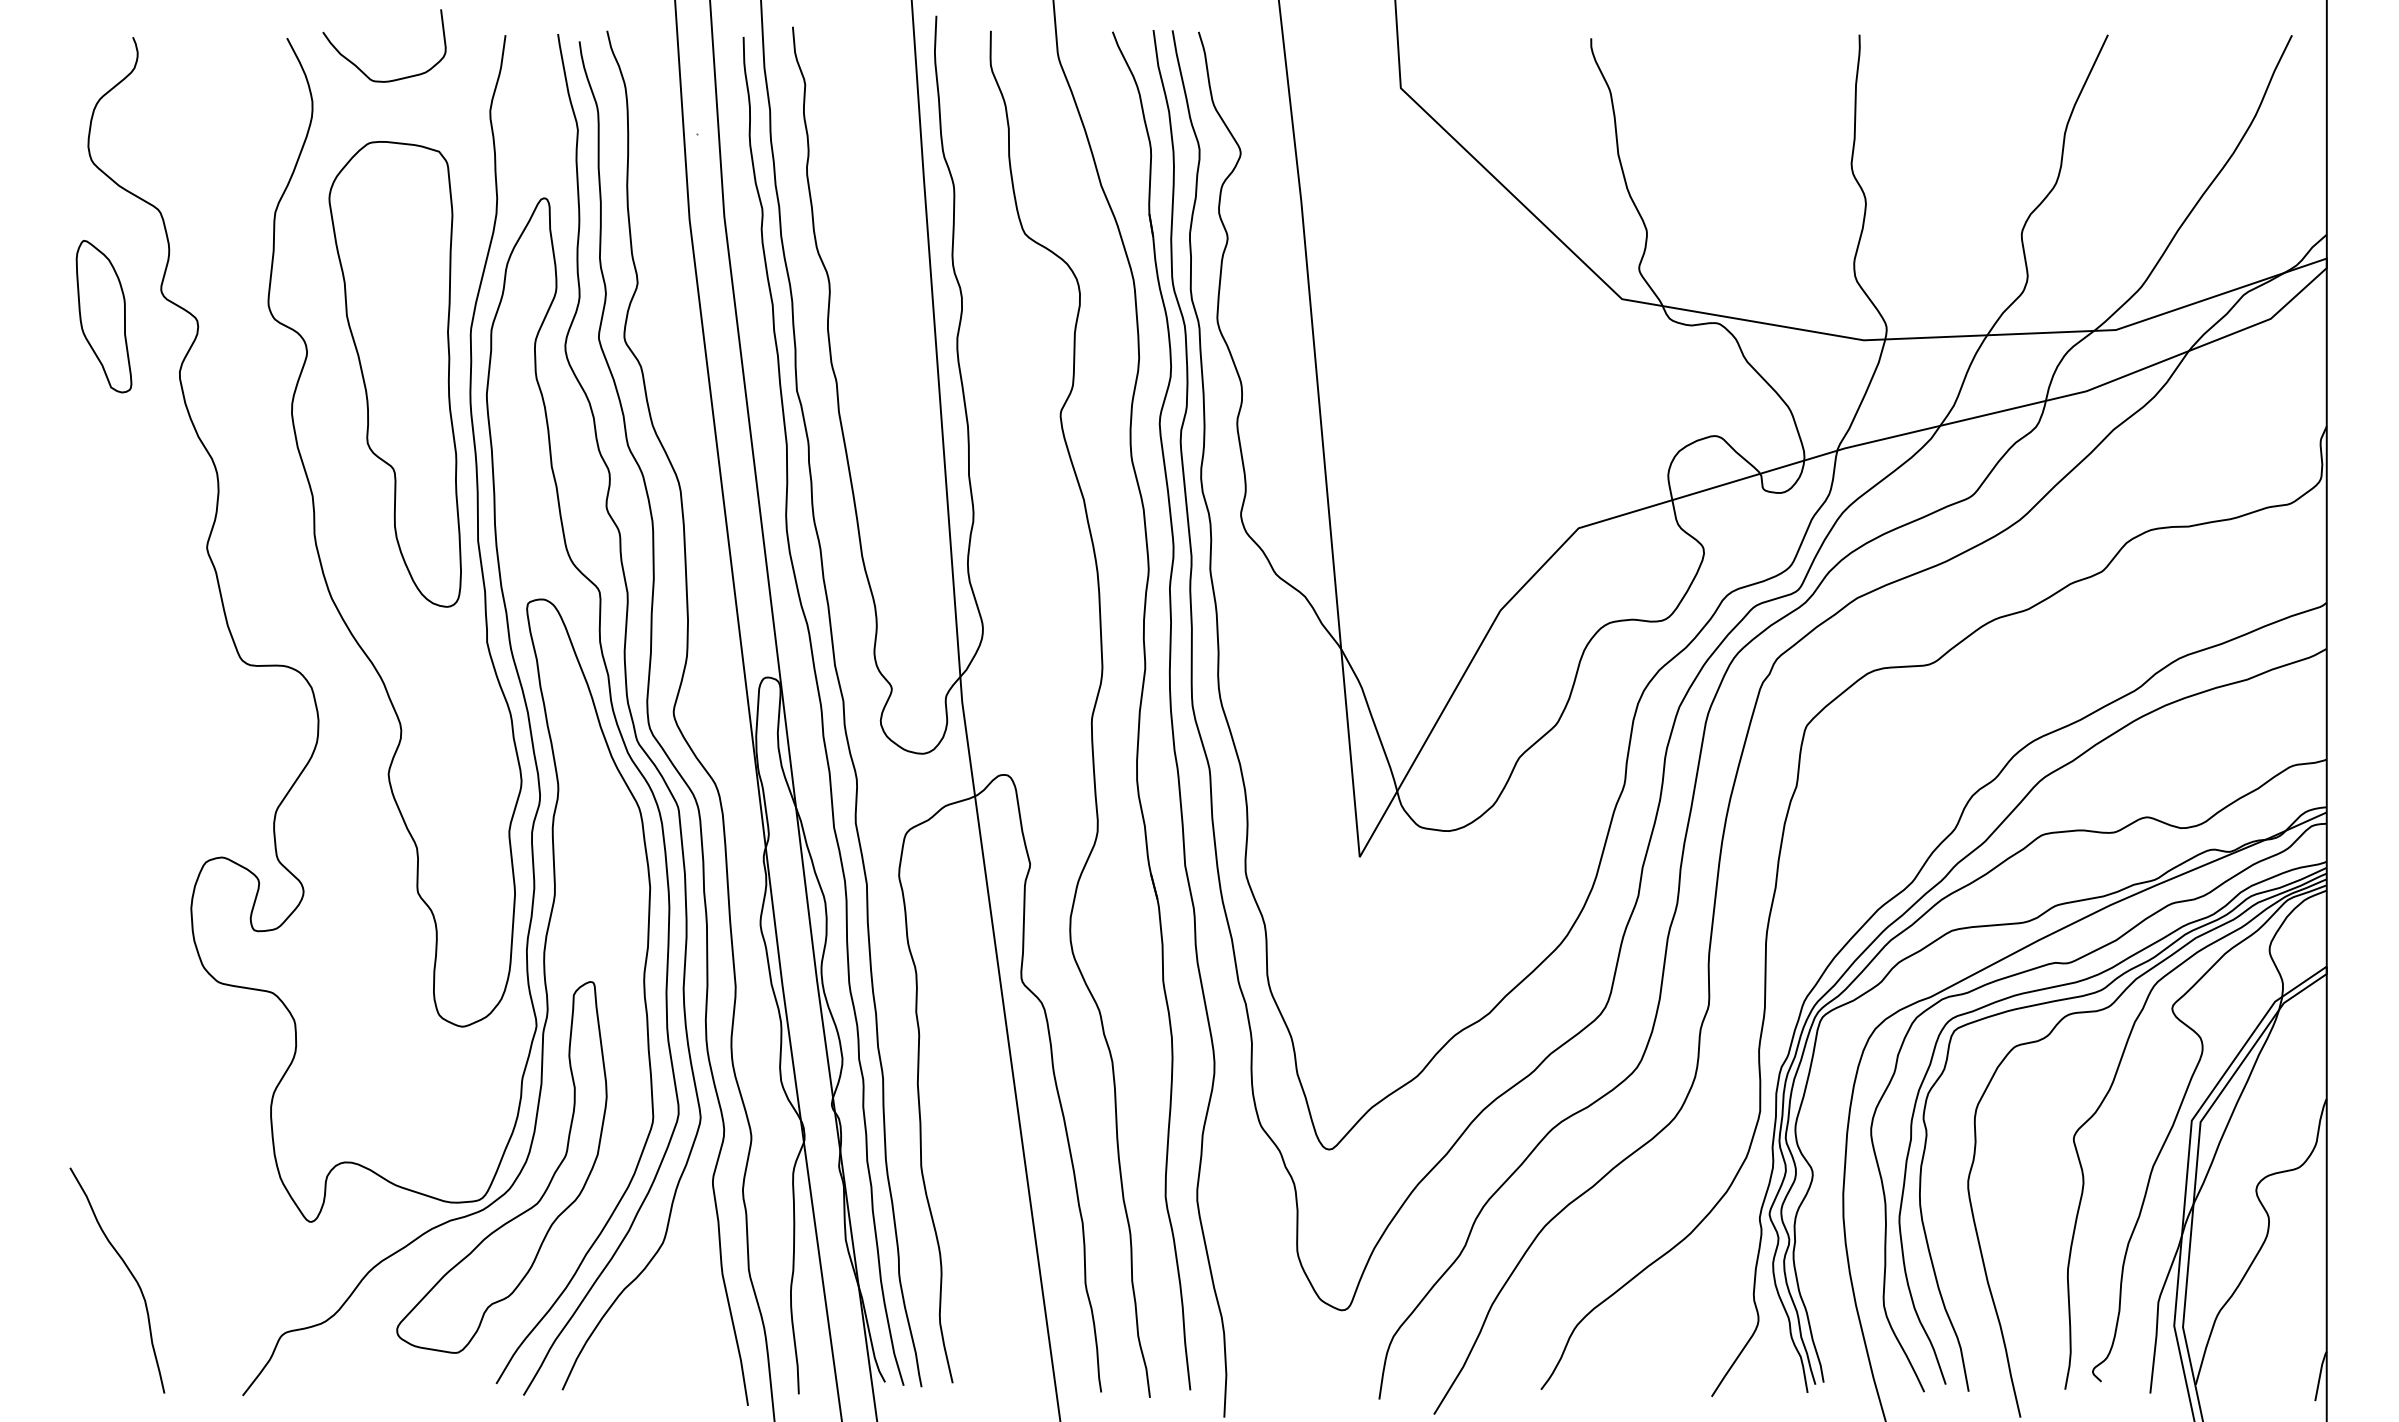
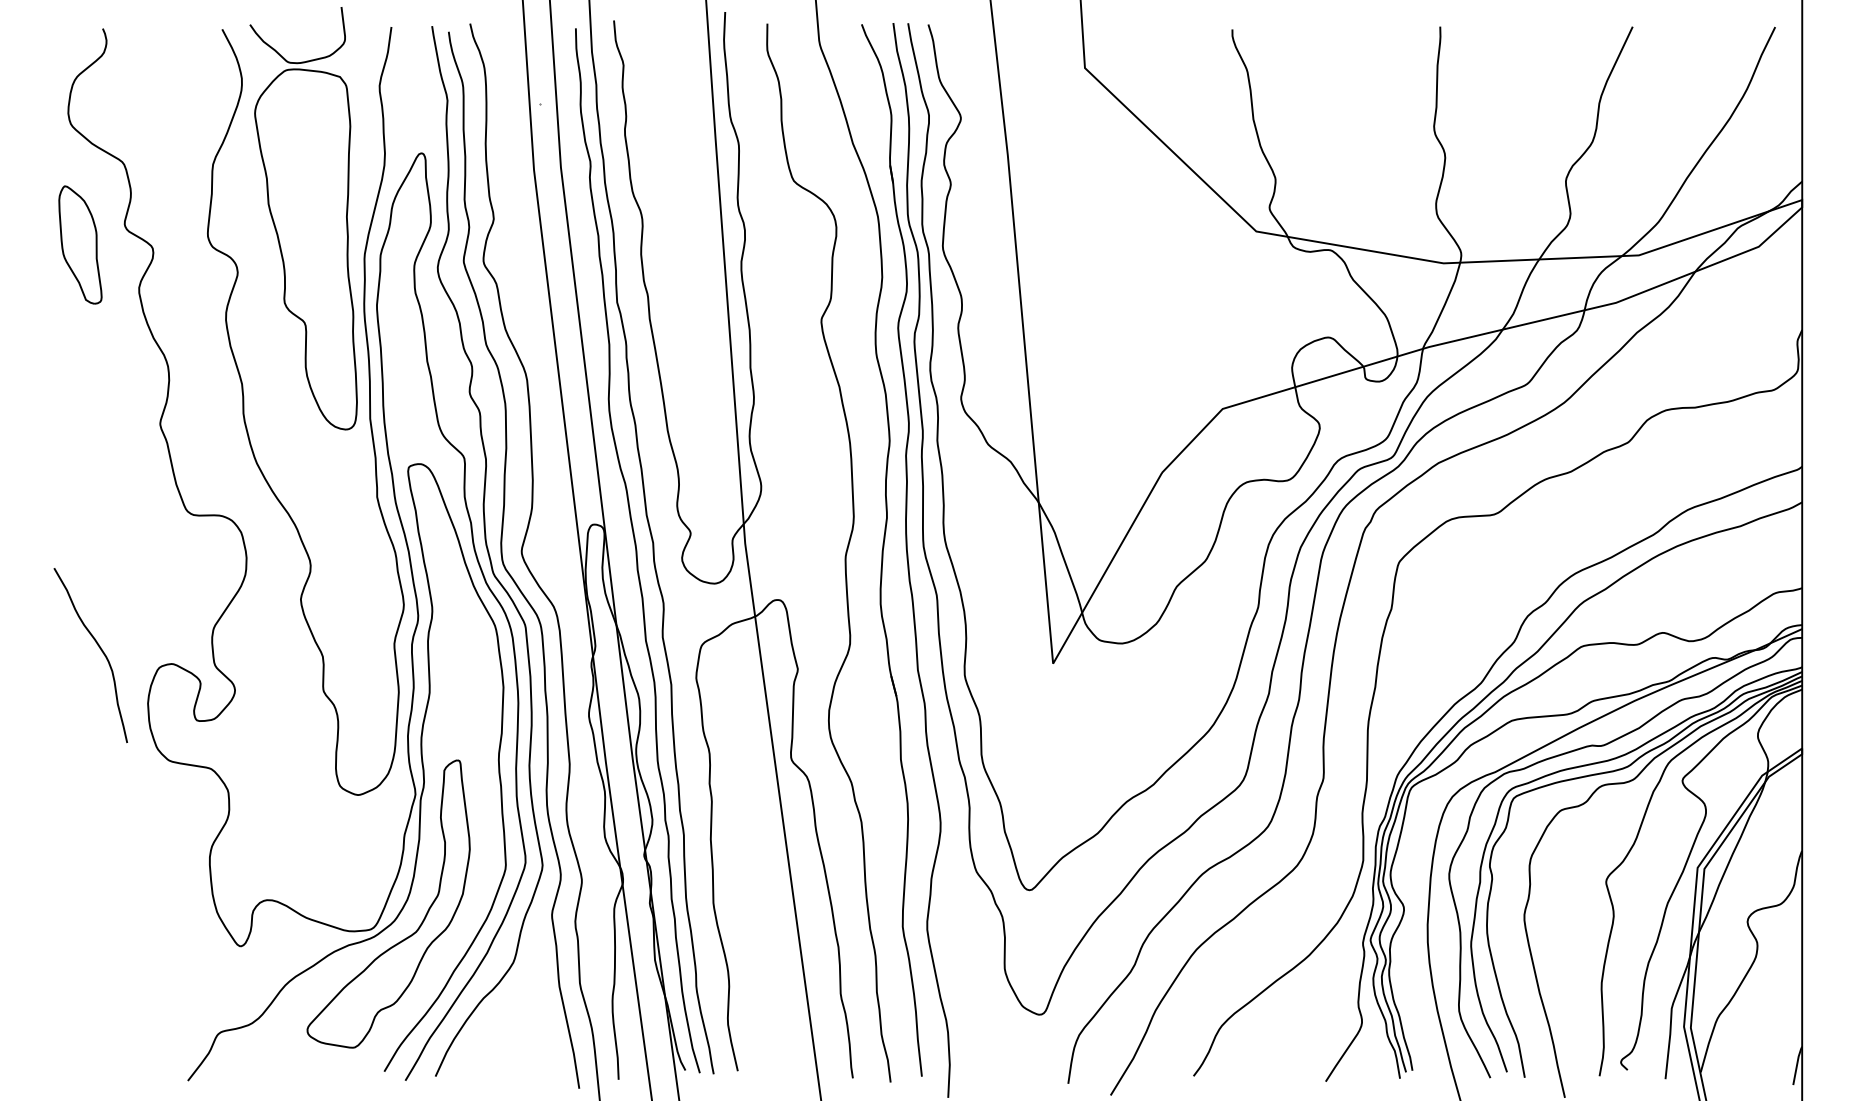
part: (394, 374) -> (305, 249), moved
curve: (129, 1272) -> (100, 649), moved

